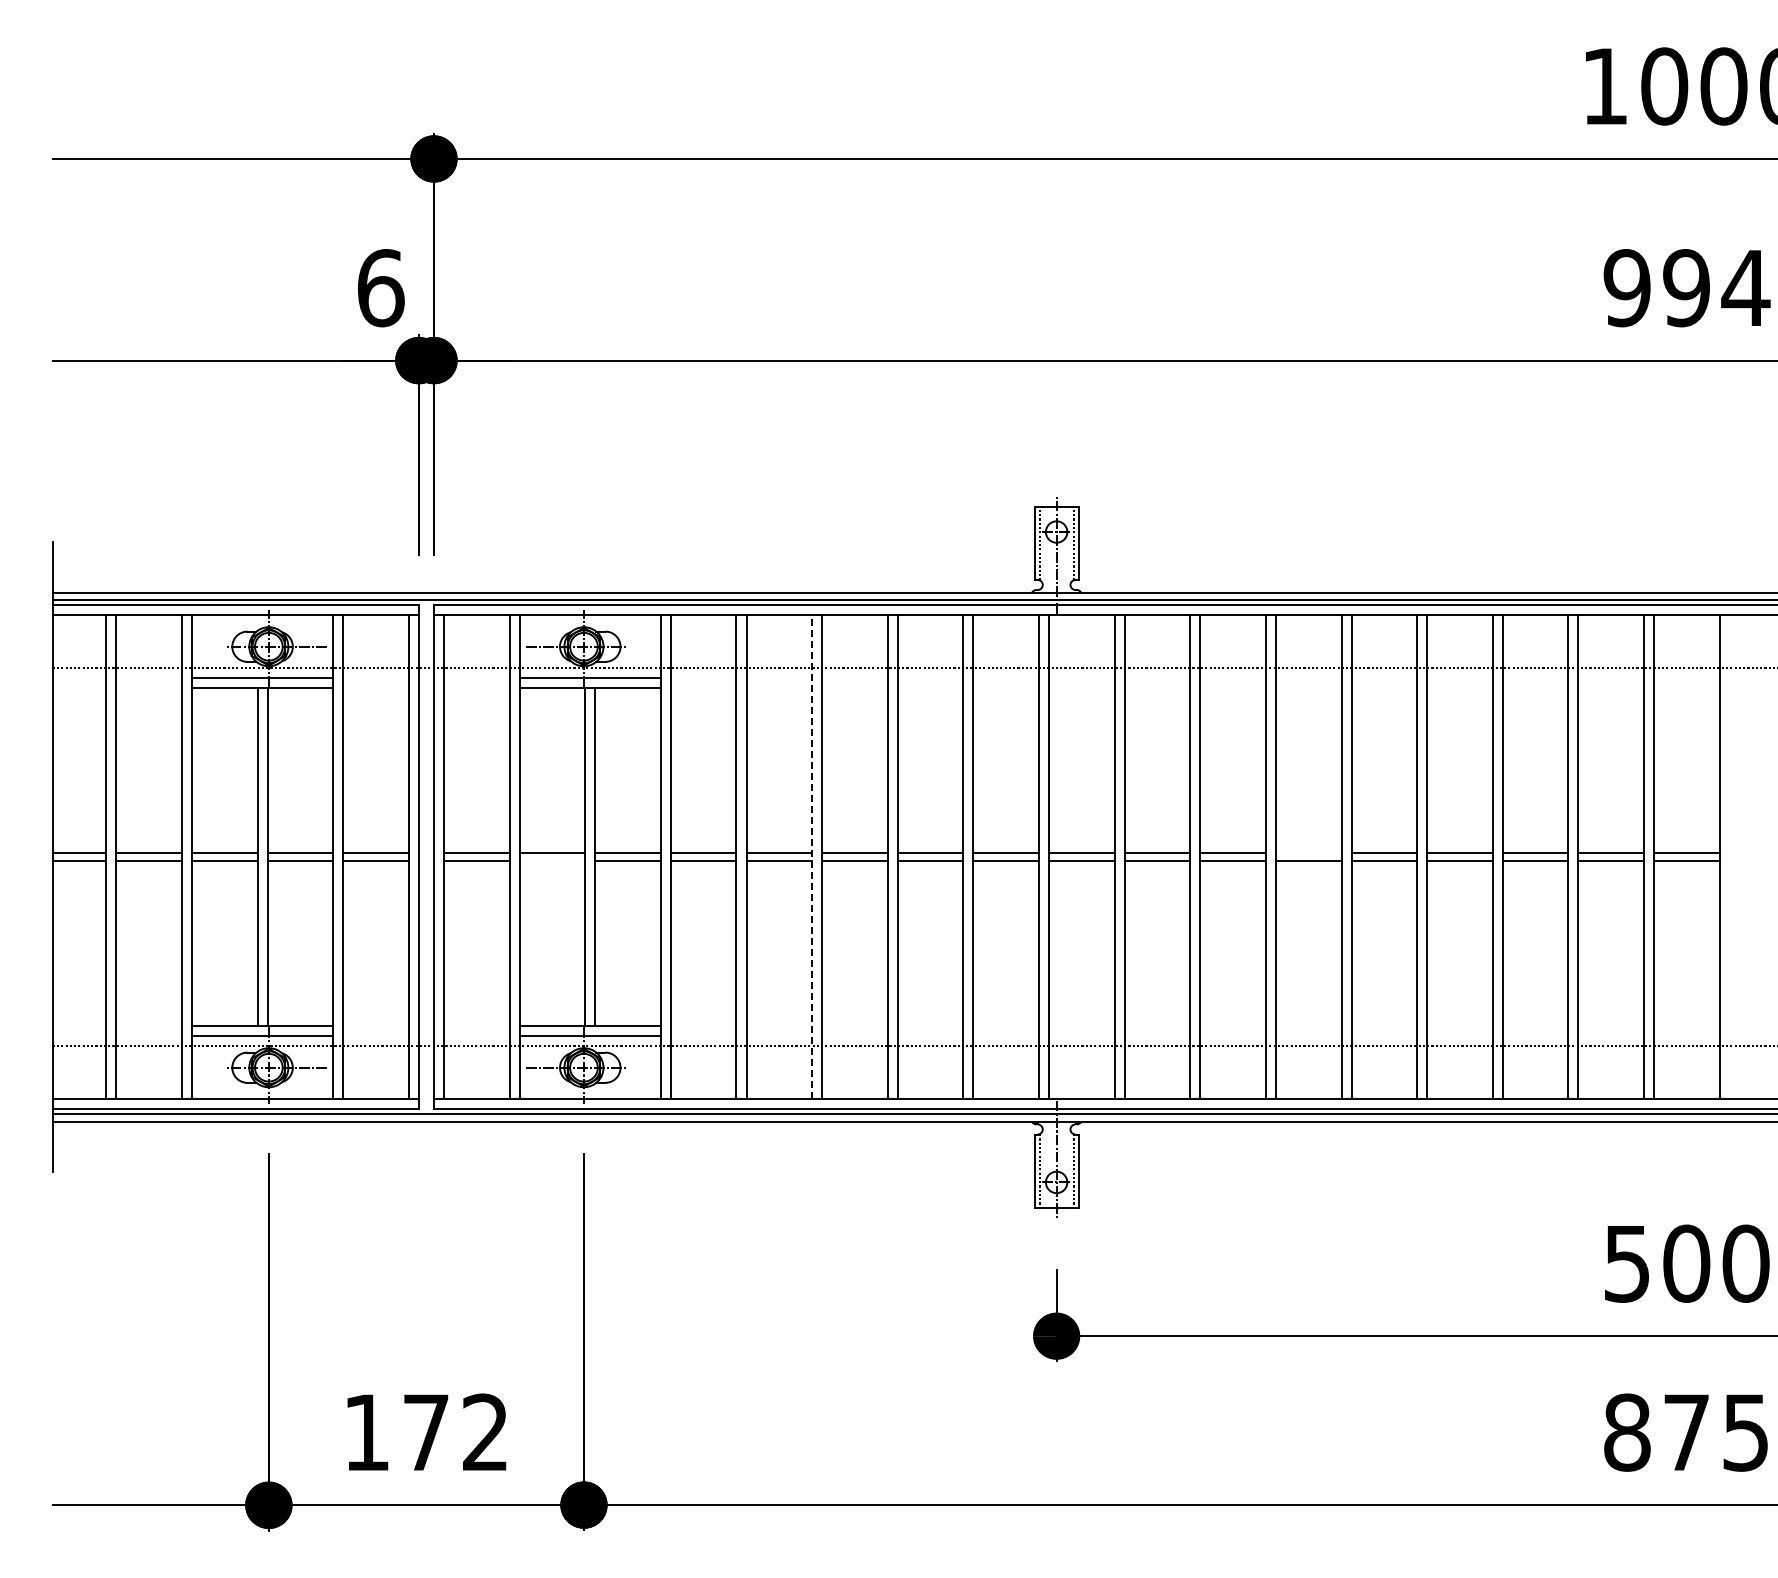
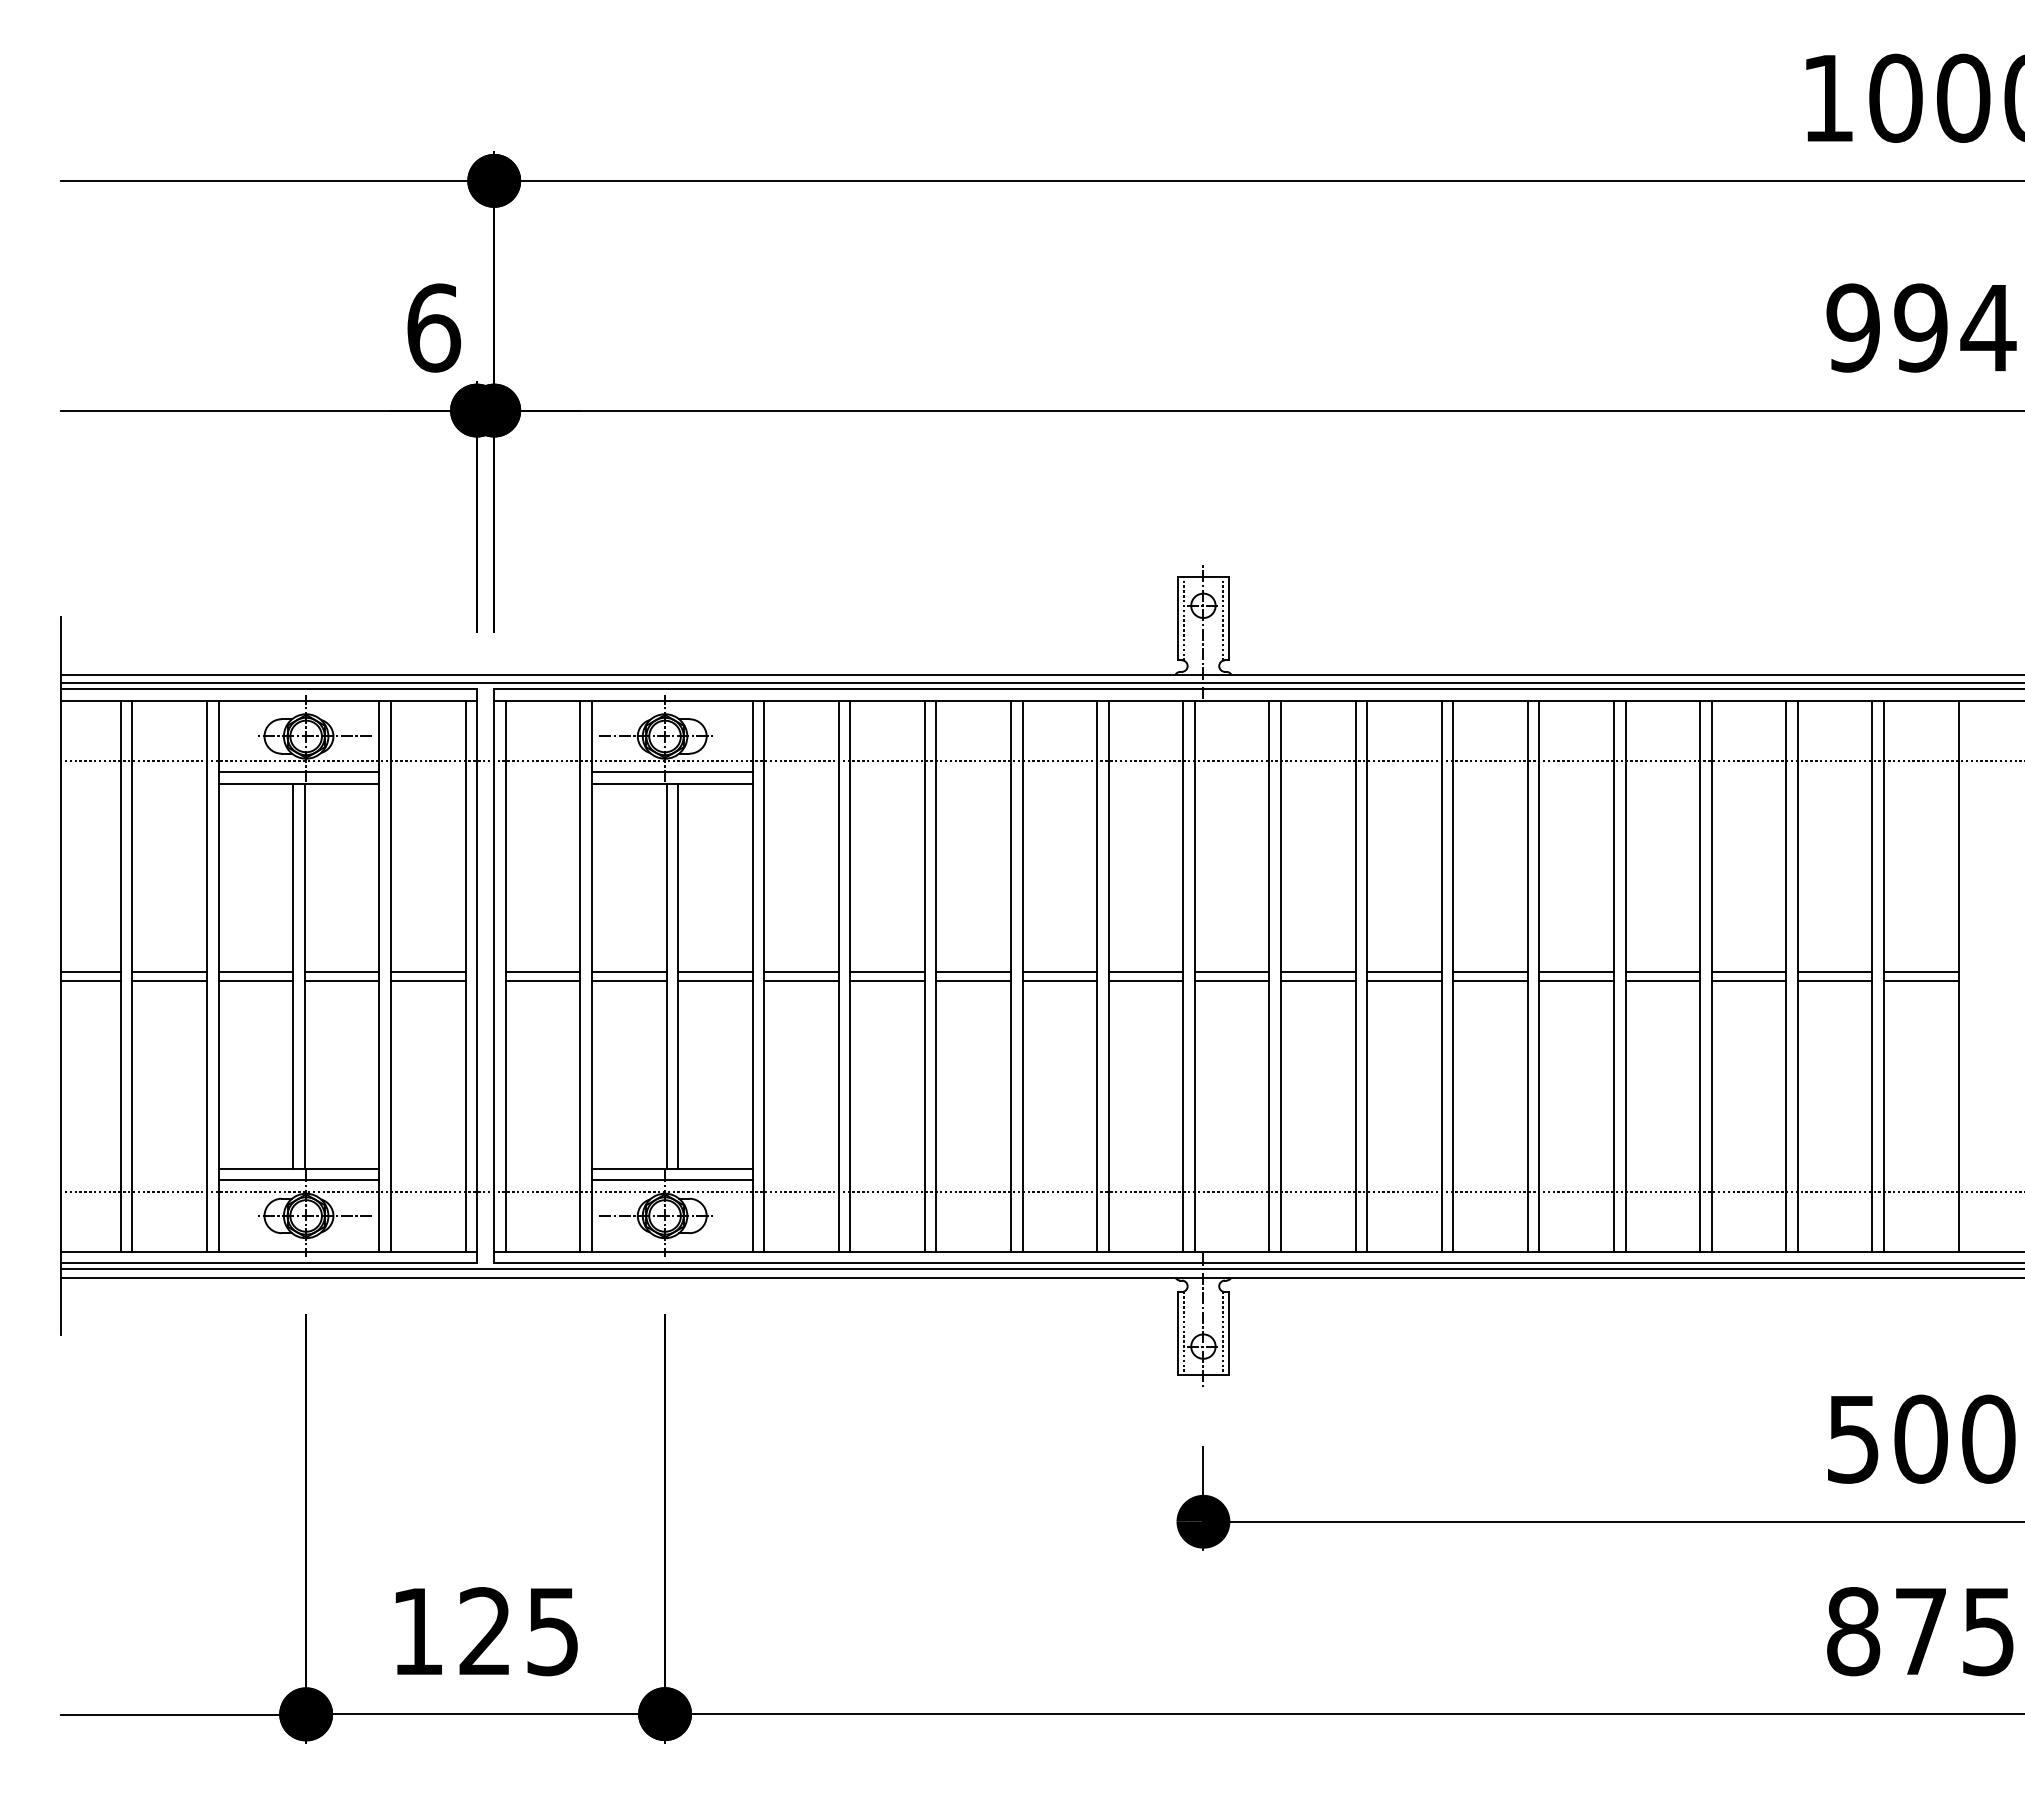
line: (1308, 853) -> (1490, 971), added
line: (812, 856) -> (925, 975), dashed -> solid
line: (552, 861) -> (629, 981), added
text: (455, 1432) -> (518, 1631), 172 -> 125

